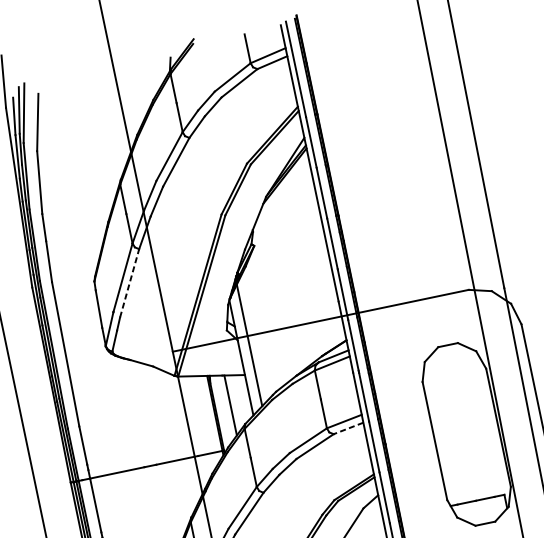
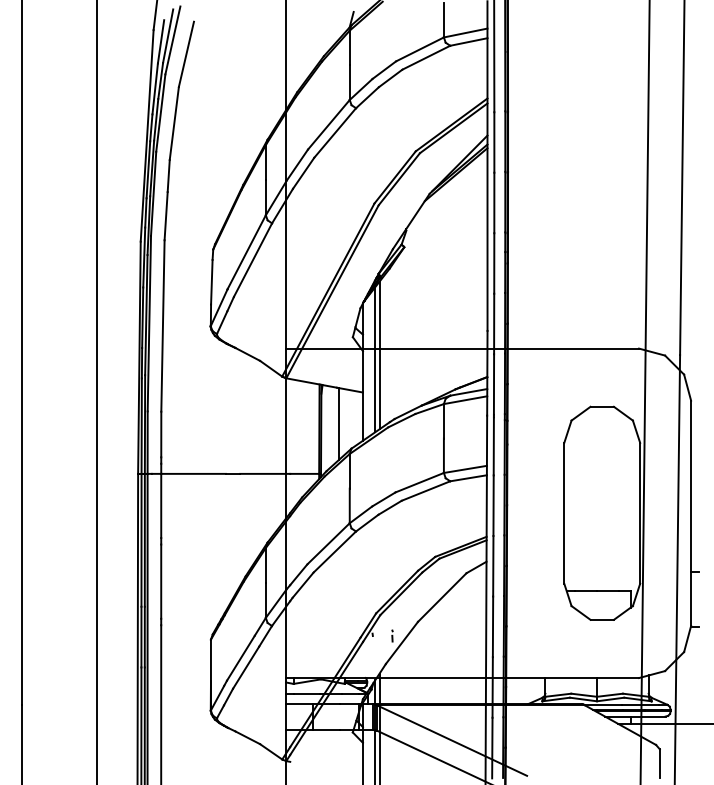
line: (129, 282) -> (253, 259), dashed -> solid
line: (252, 341) -> (379, 355), added
line: (348, 428) -> (468, 478), dashed -> solid

